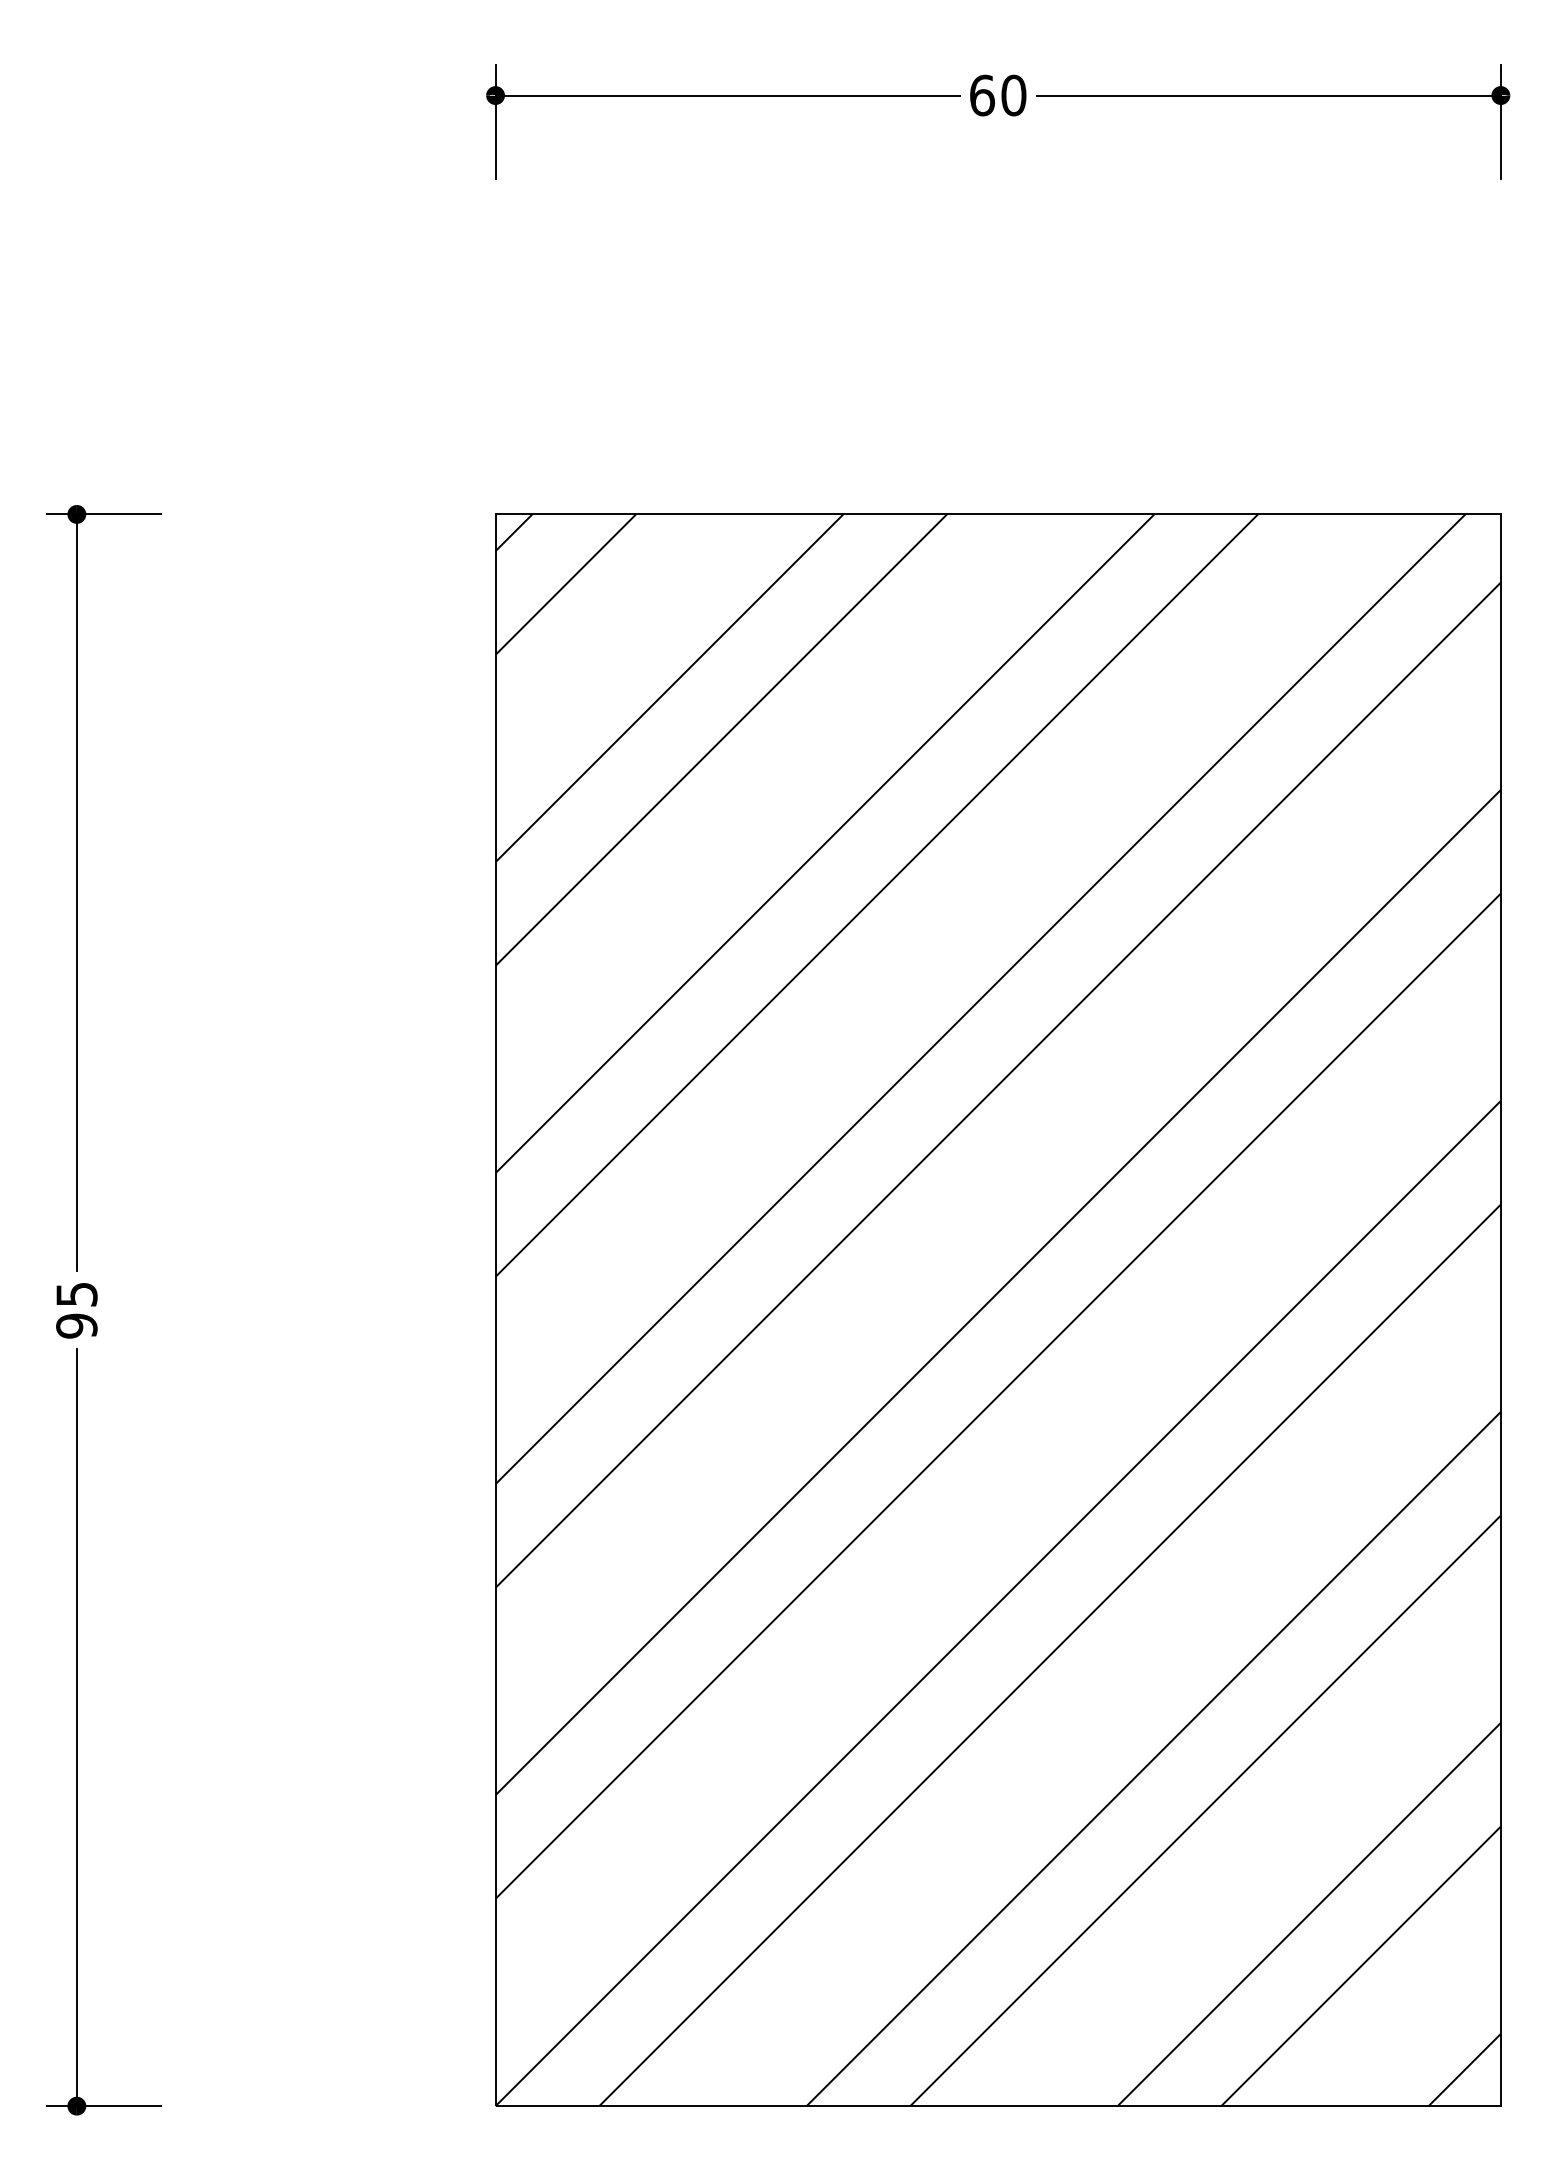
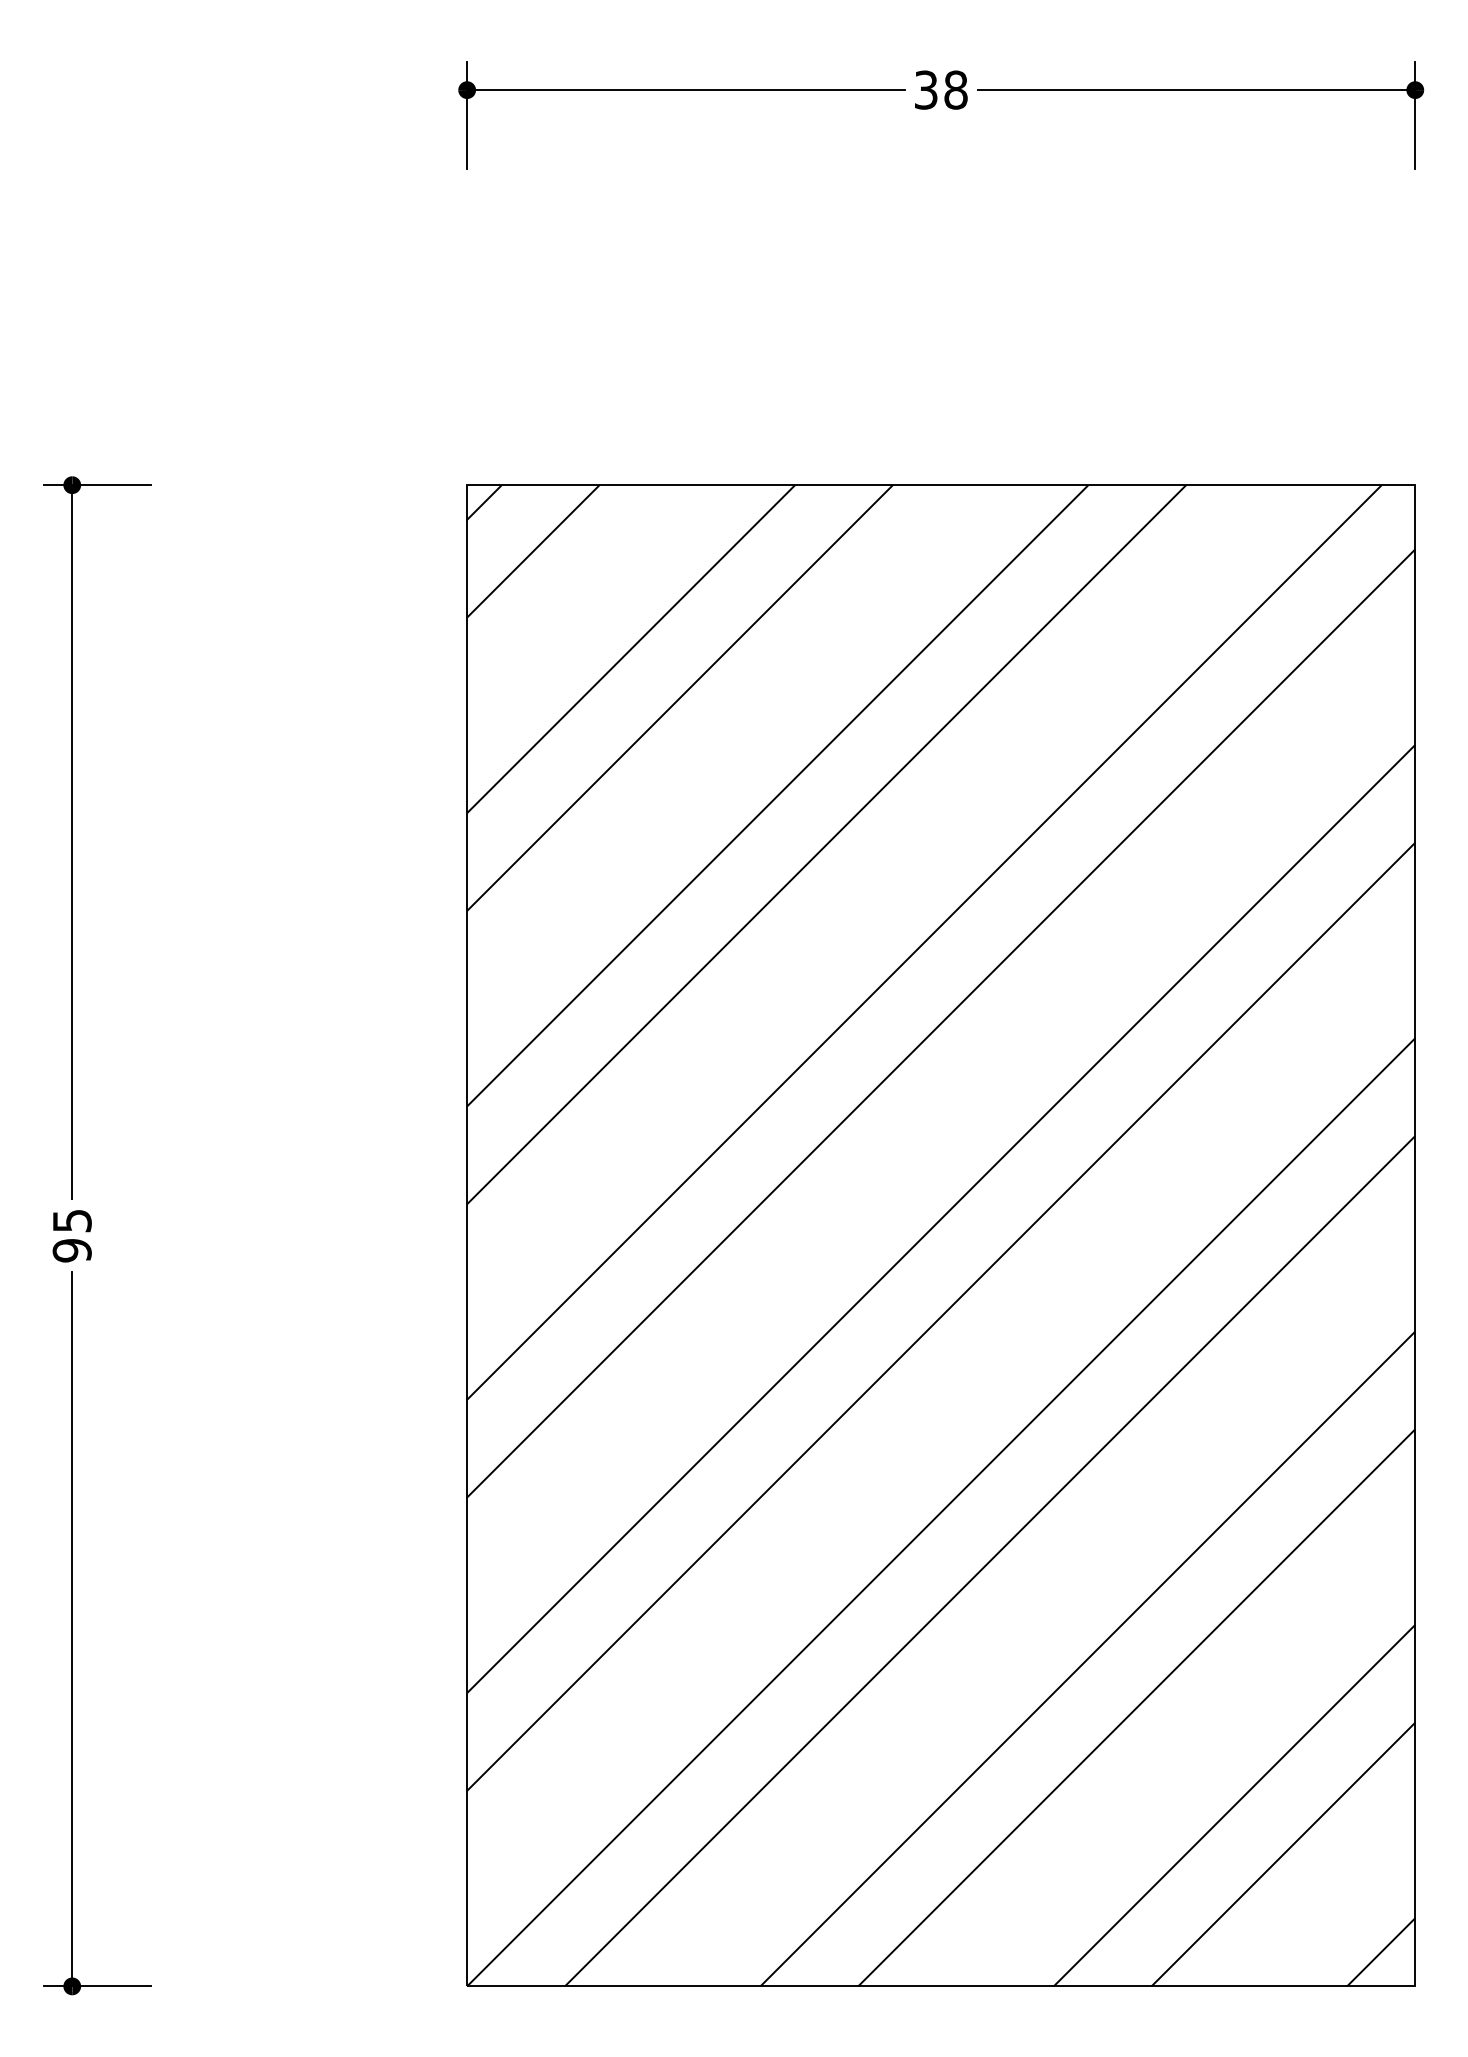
text: (997, 94) -> (940, 89), 60 -> 38

